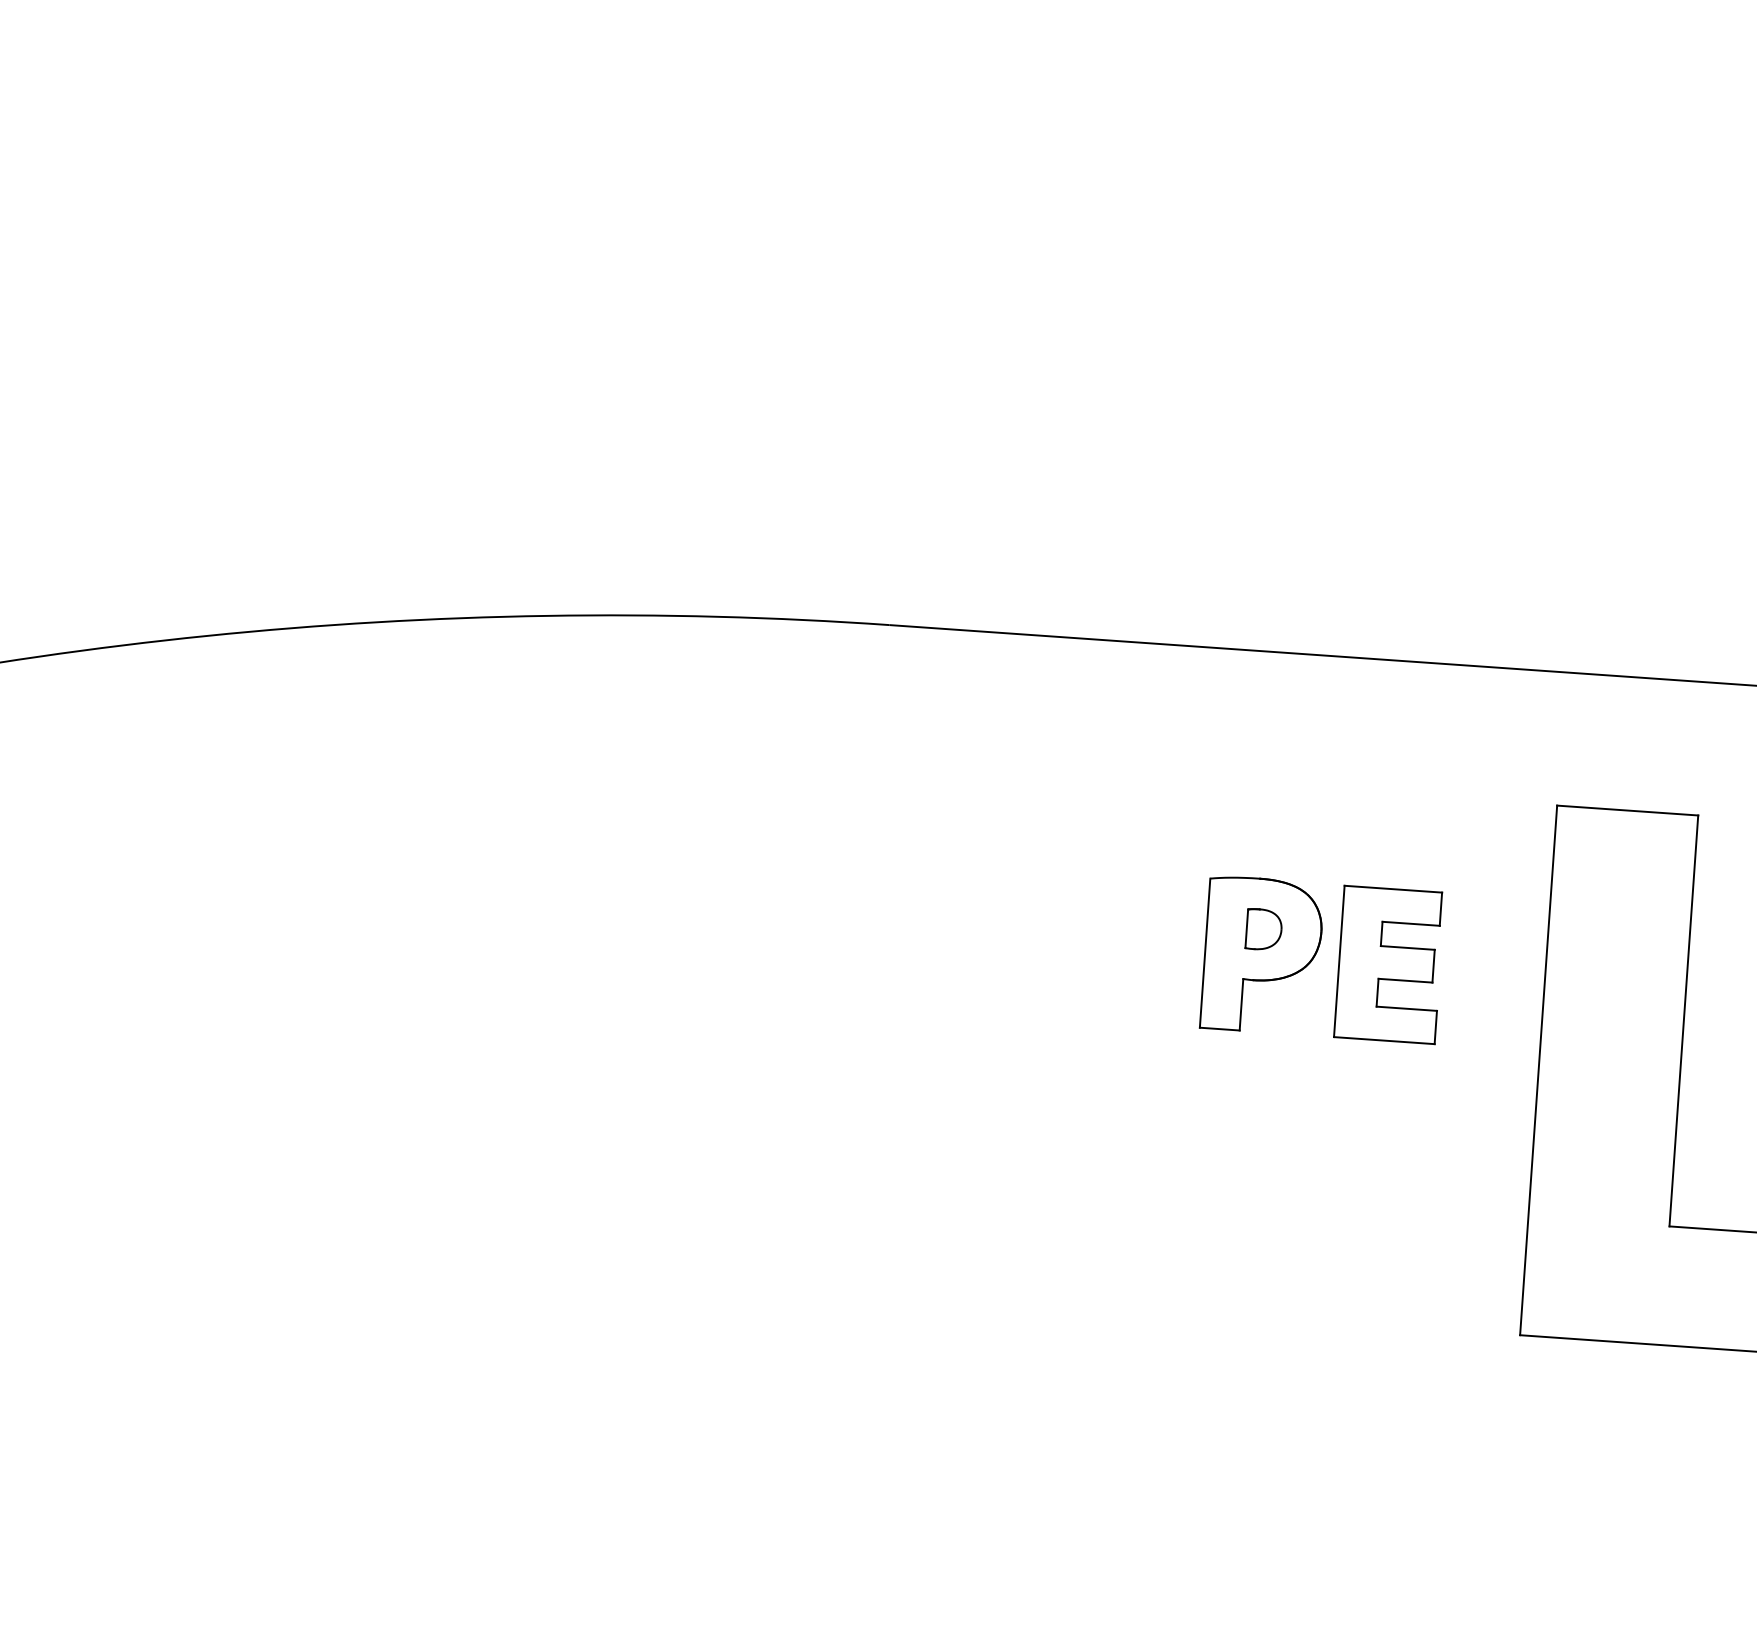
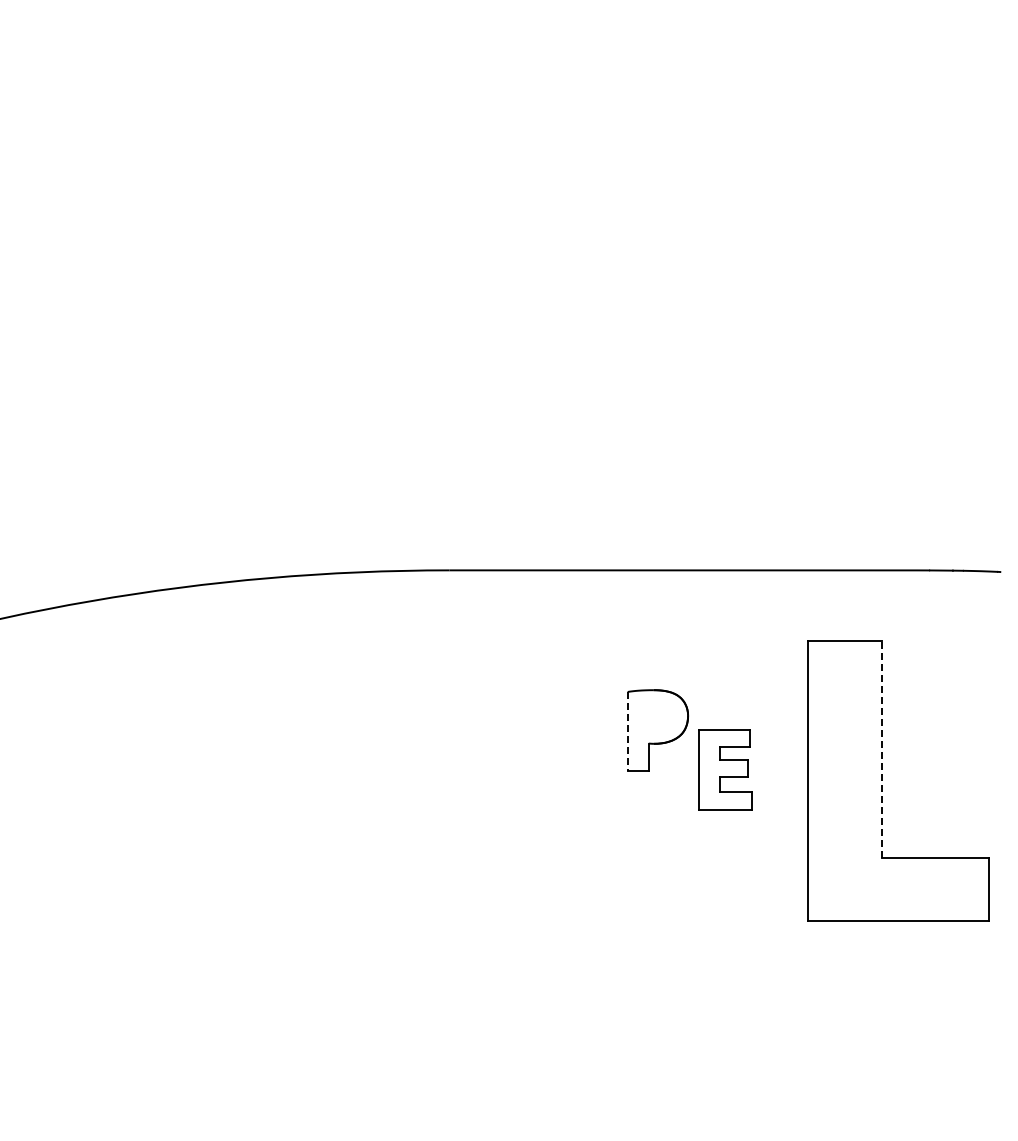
part: (1263, 928) -> (657, 716), removed
line: (1204, 953) -> (627, 731), solid -> dashed
part: (1390, 964) -> (725, 769), moved
line: (1684, 1021) -> (882, 749), solid -> dashed

